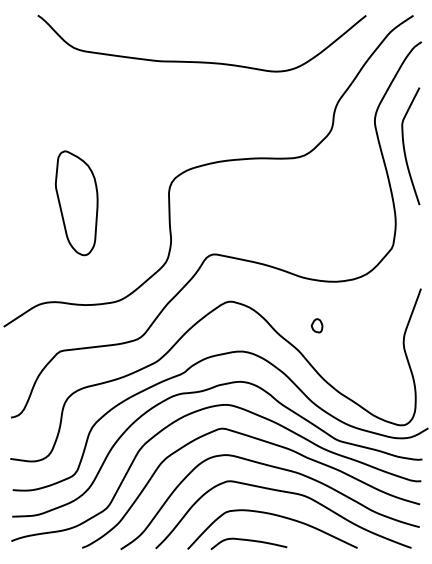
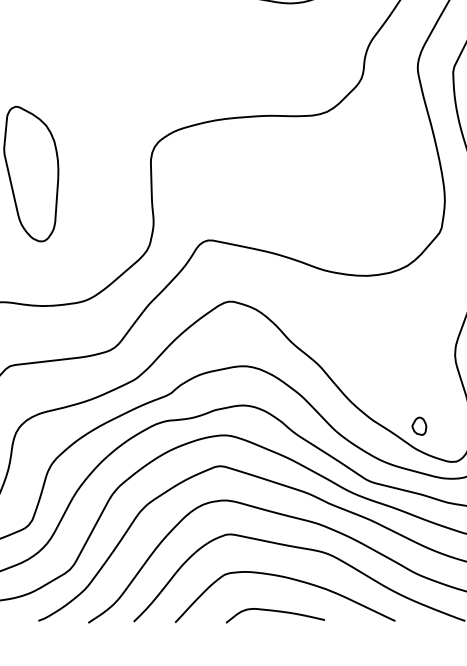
part: (316, 325) -> (418, 425), moved
curve: (248, 541) -> (274, 612), moved

